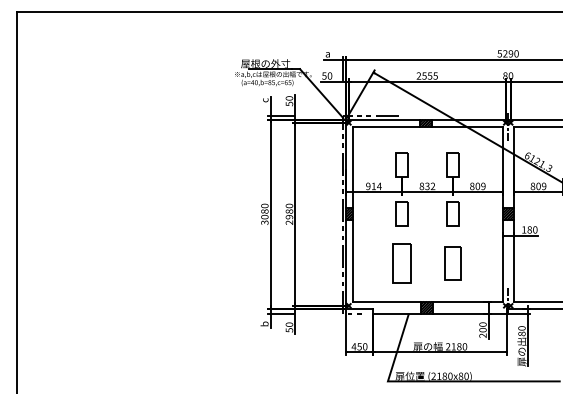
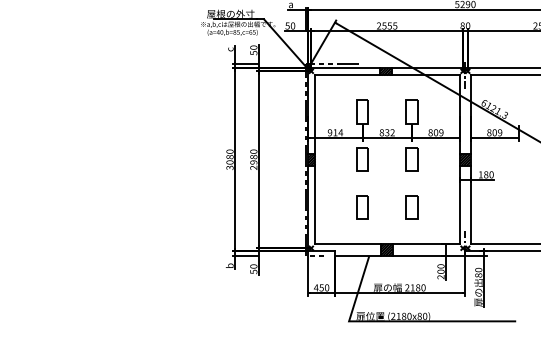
part: (401, 263) -> (362, 207), size x0.62
part: (452, 263) -> (411, 207), size x0.71

